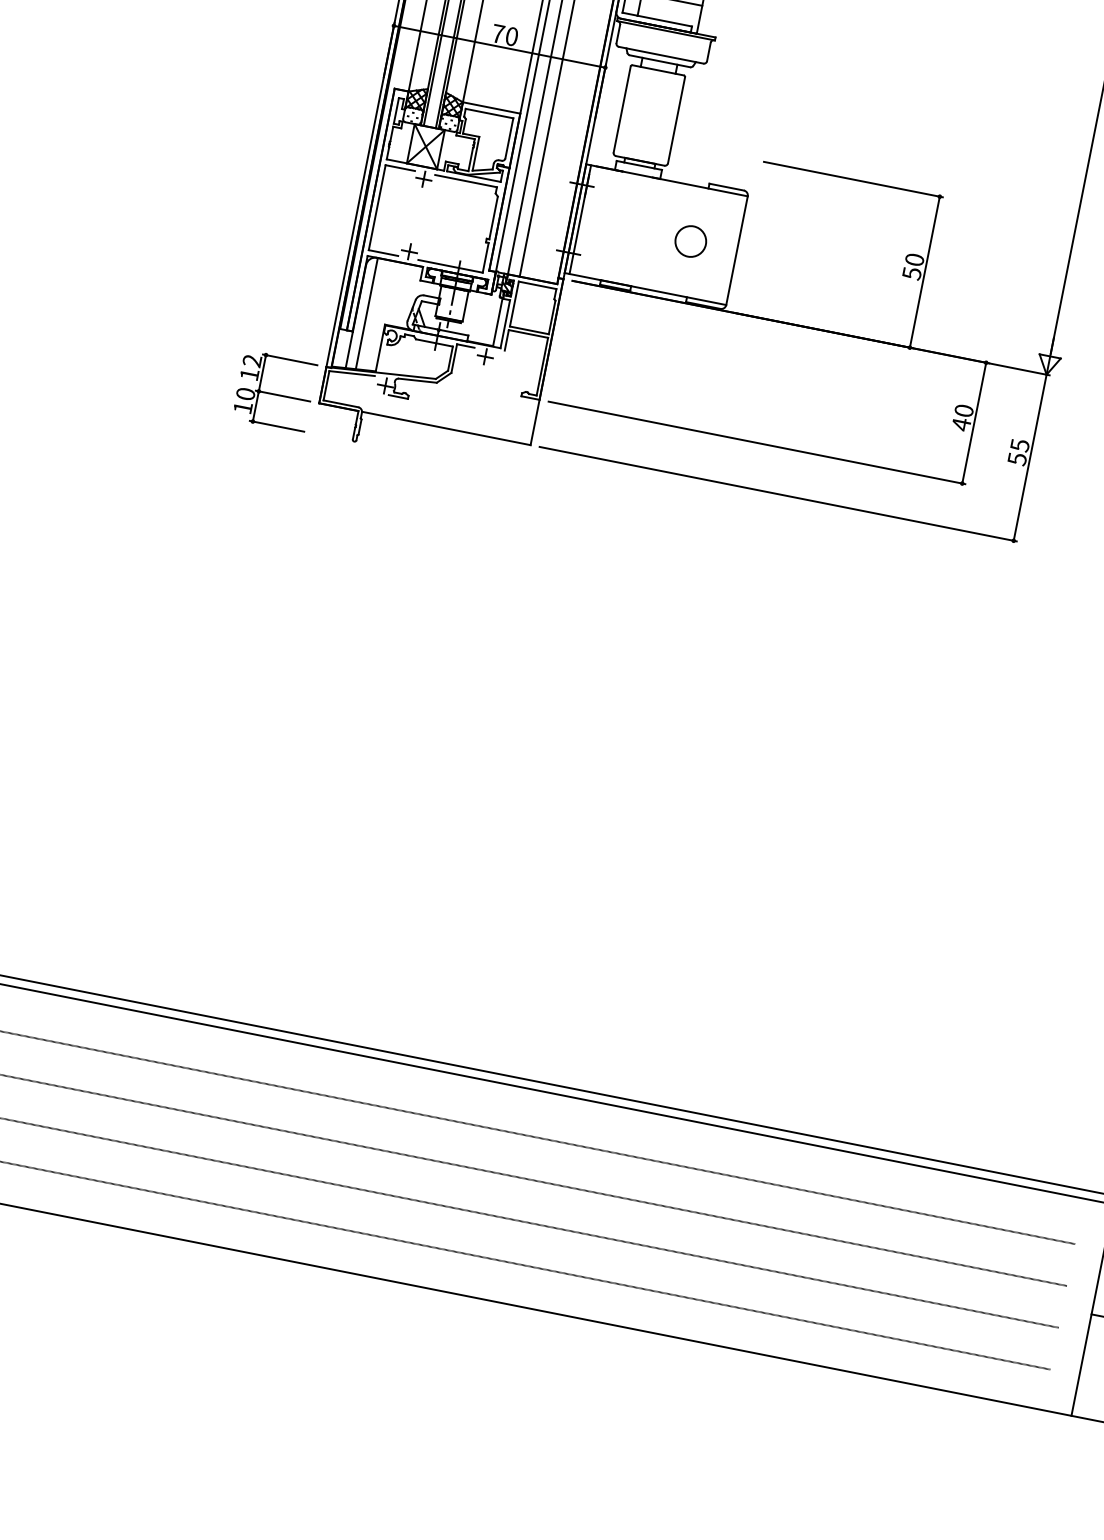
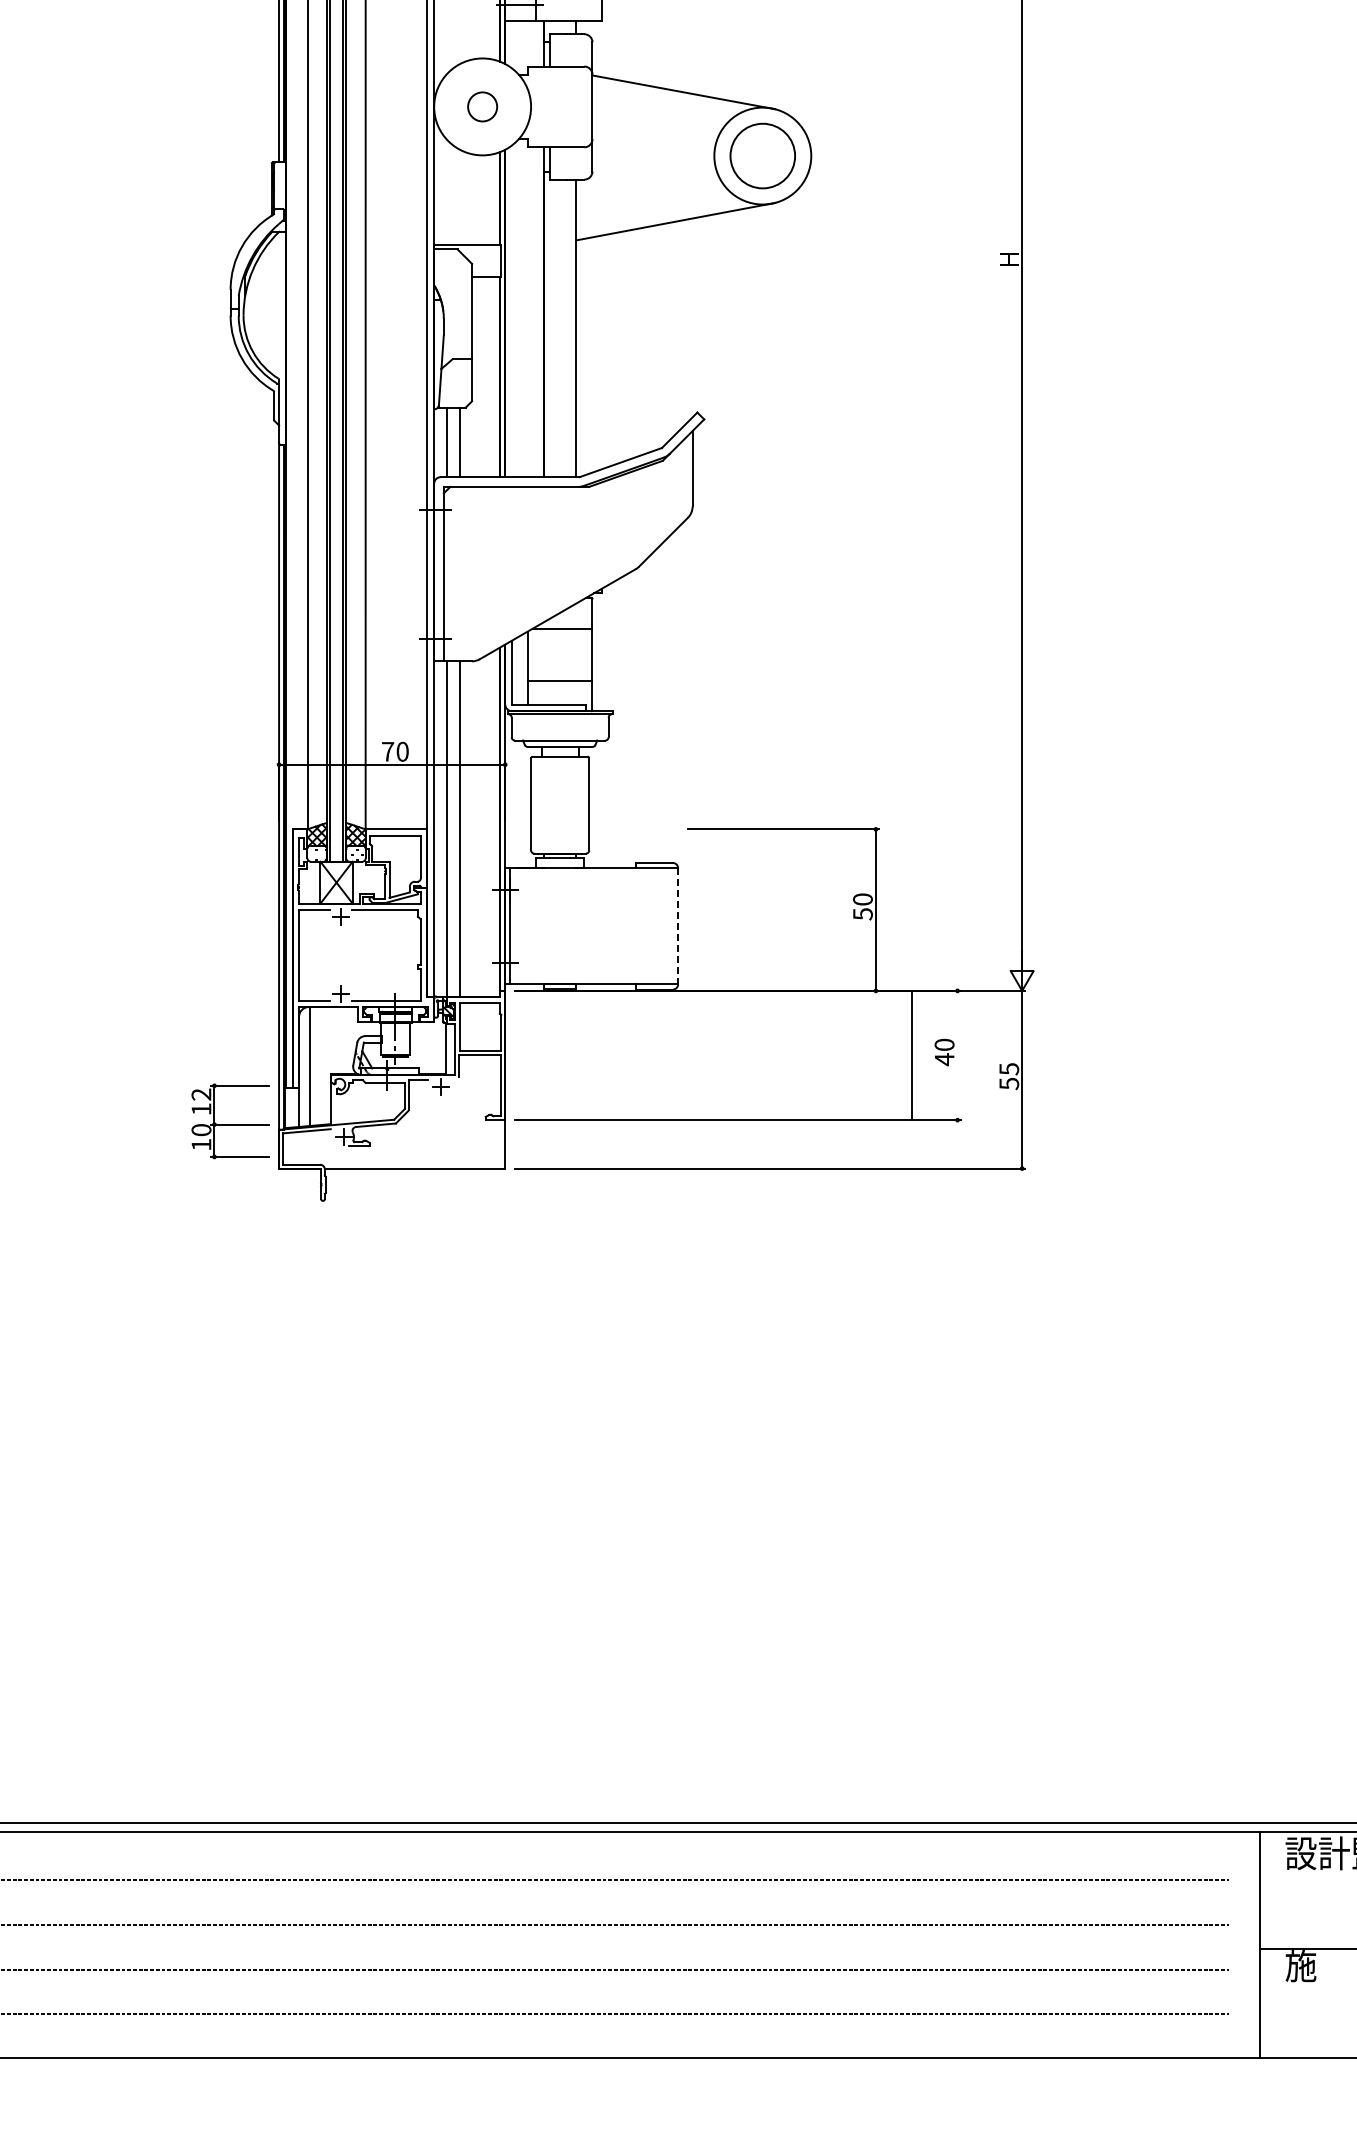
circle: (690, 241) -> (628, 926), removed
line: (737, 250) -> (678, 926), solid -> dashed
part: (274, 391) -> (230, 1121), moved
line: (974, 423) -> (911, 1055), moved

